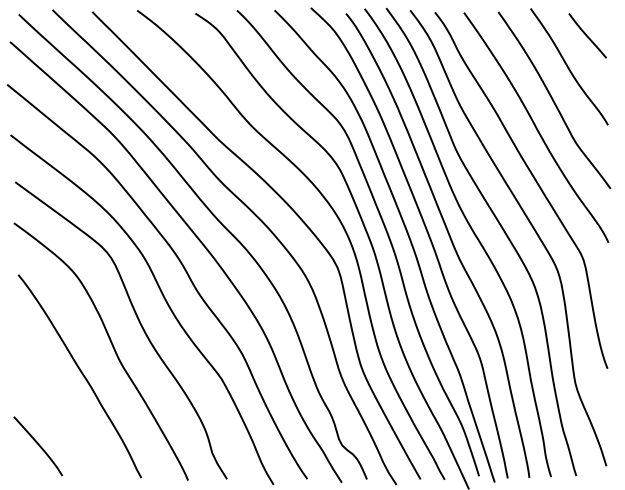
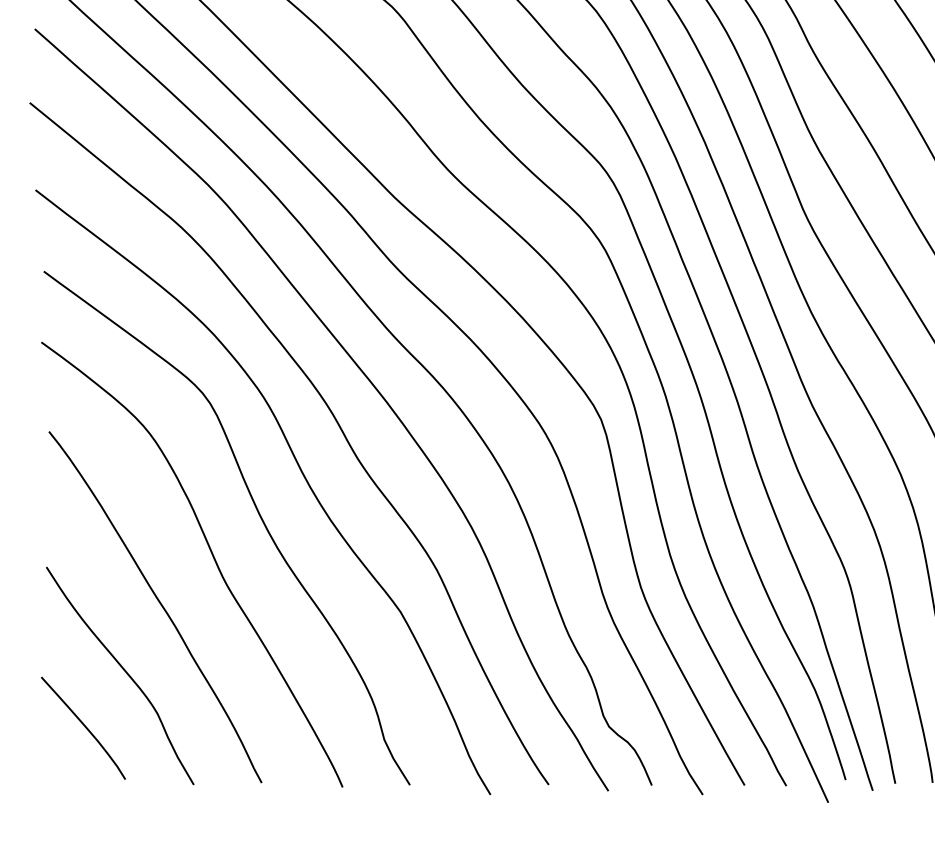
curve: (61, 413) -> (123, 671), added

